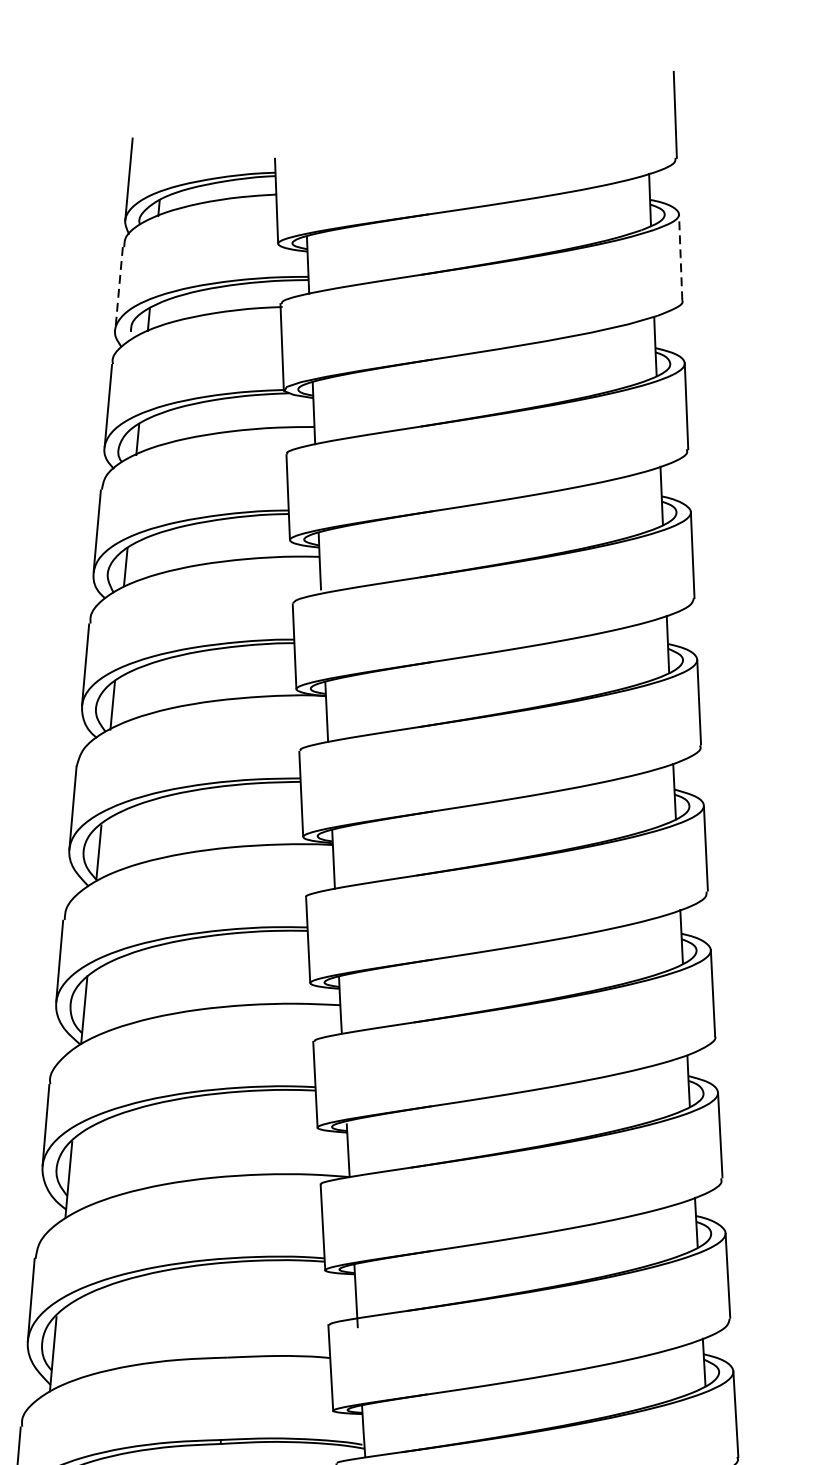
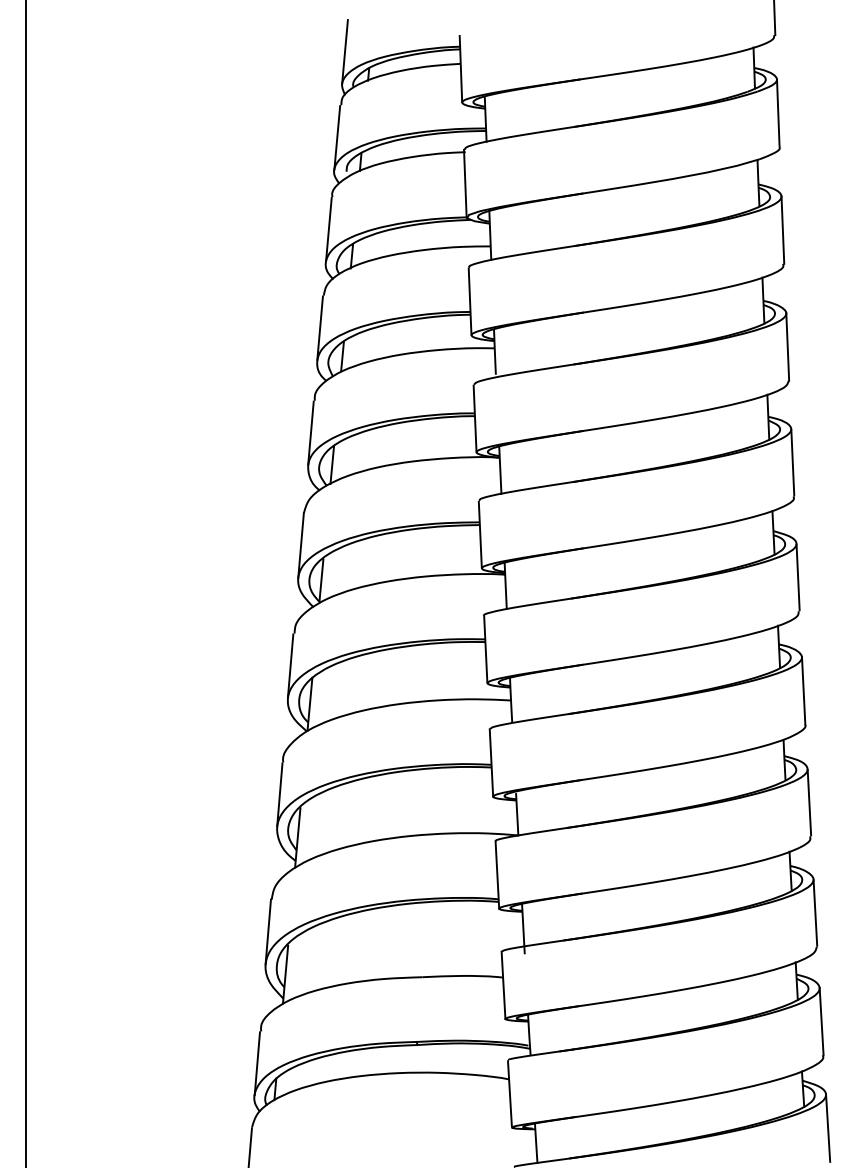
line: (680, 257) -> (778, 113), dashed -> solid
line: (119, 288) -> (337, 137), dashed -> solid

